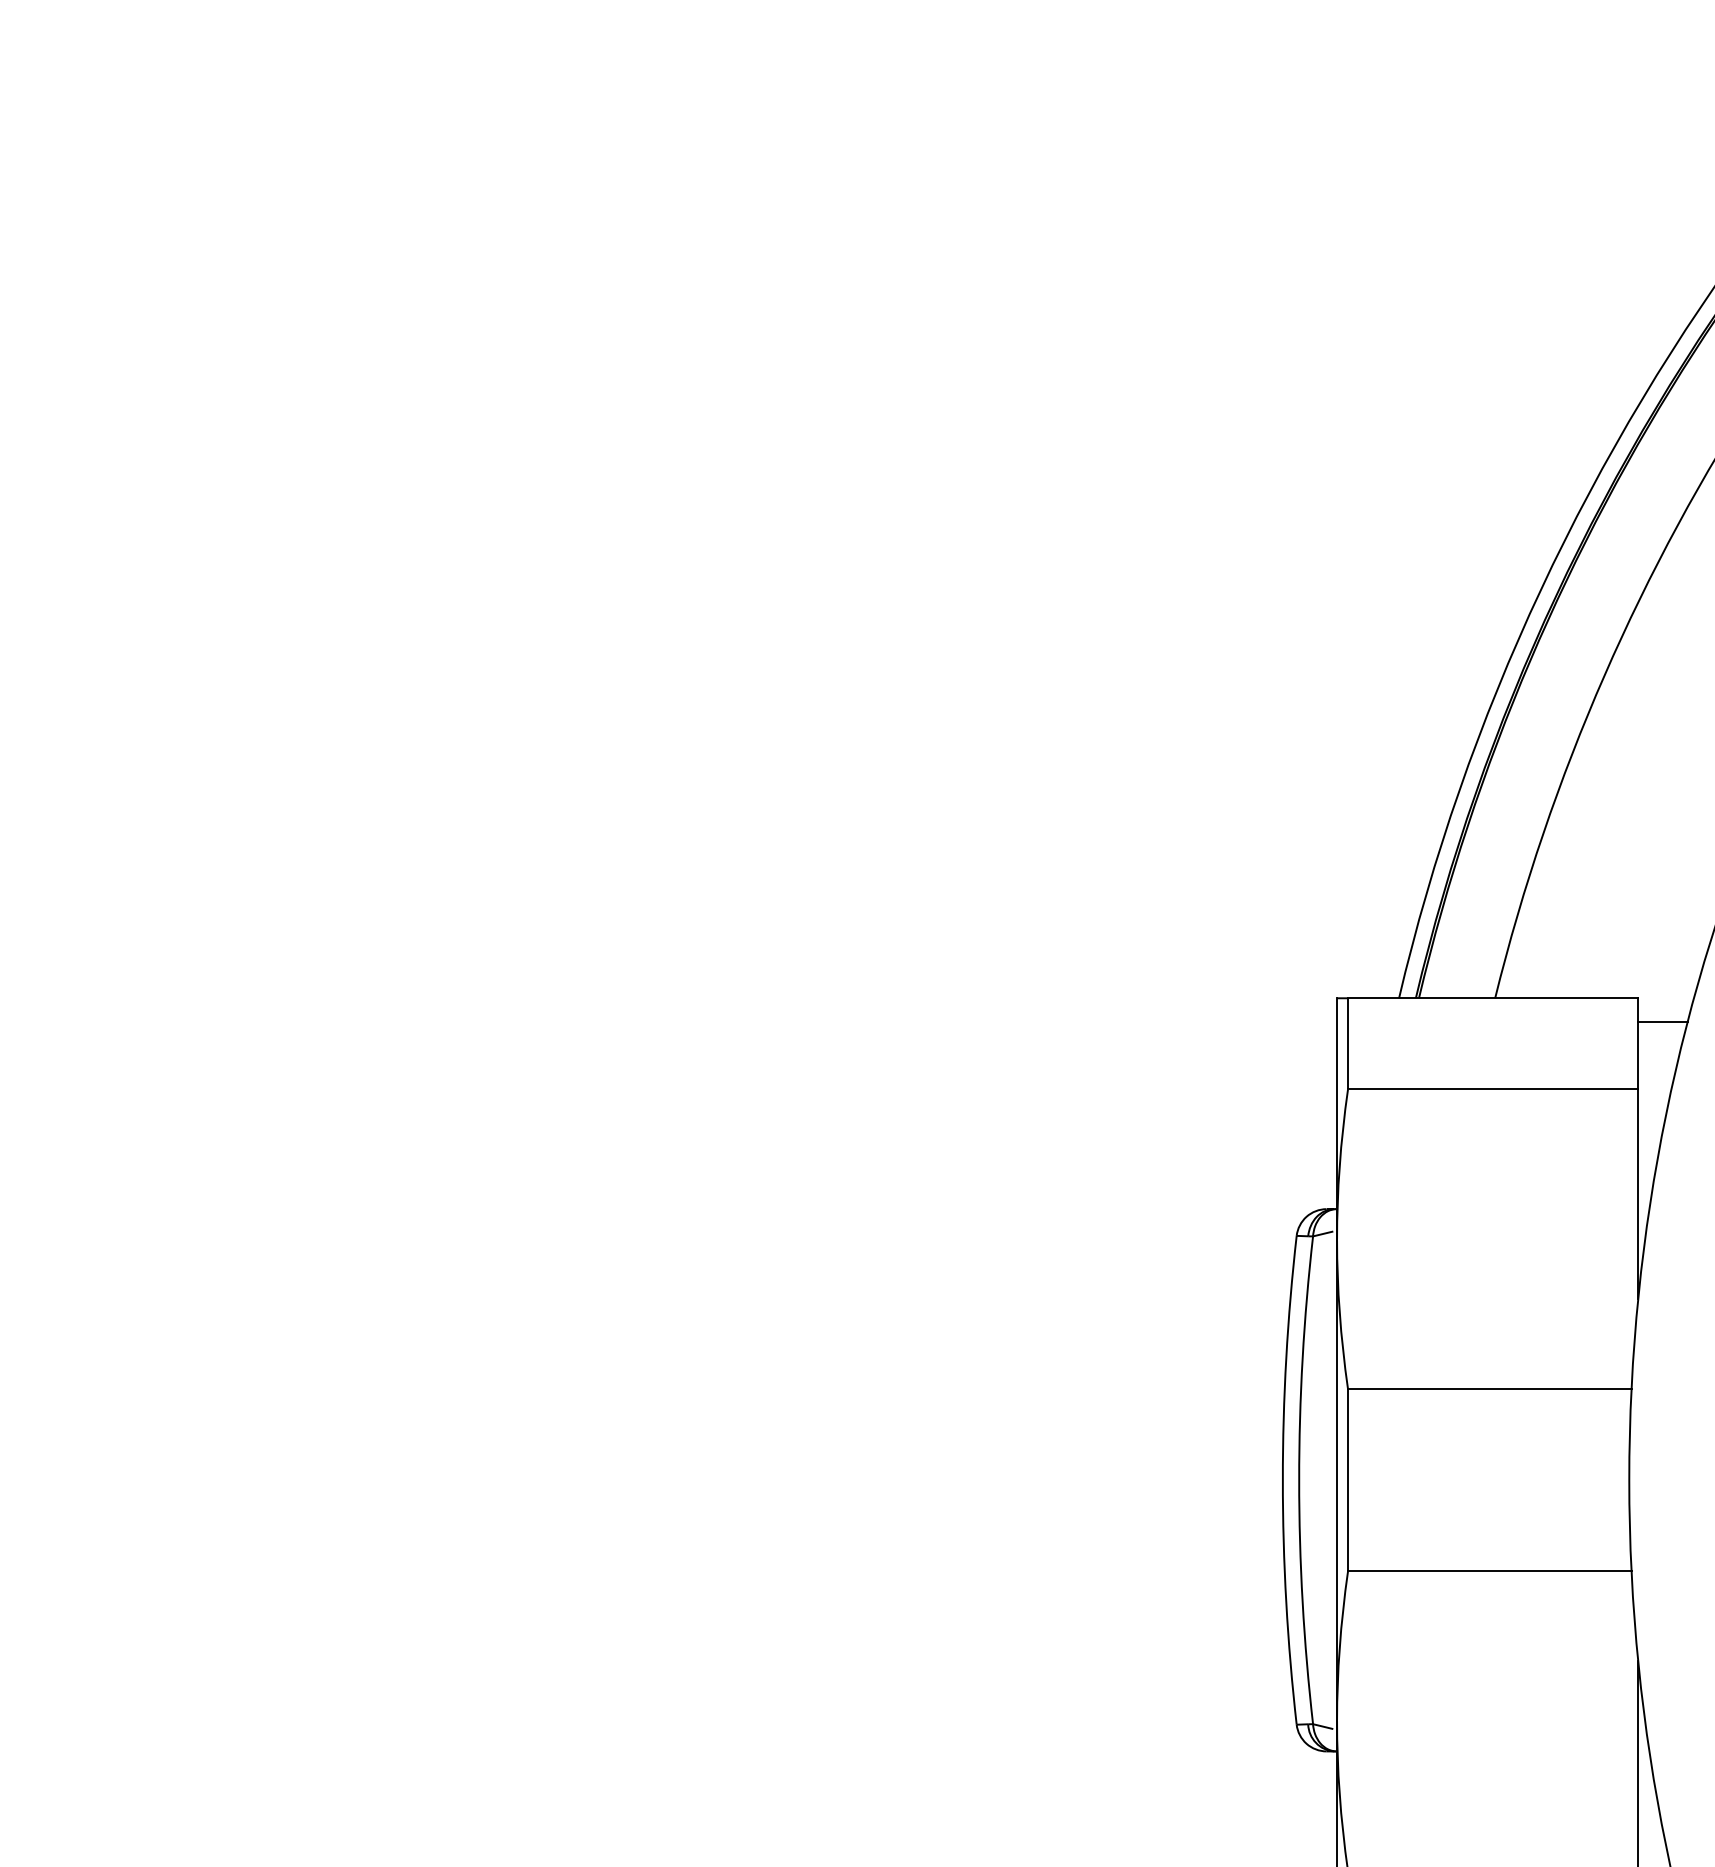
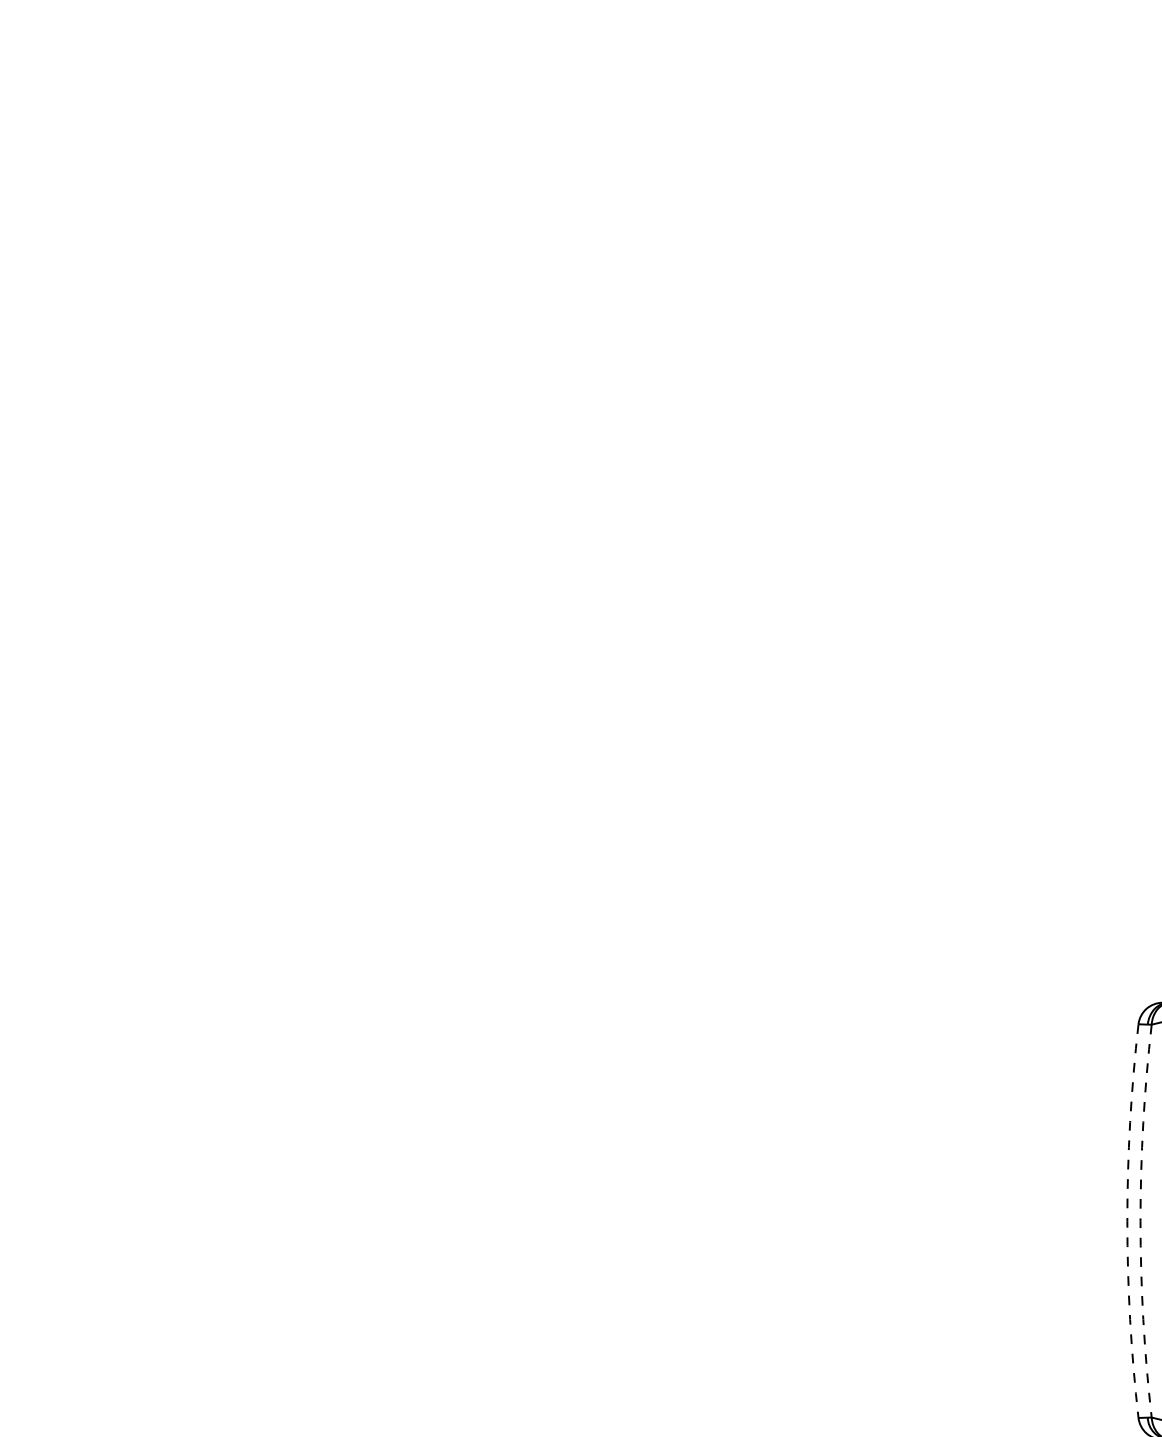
arc: (1282, 1480) -> (1127, 1221), solid -> dashed
arc: (1299, 1480) -> (1140, 1221), solid -> dashed

